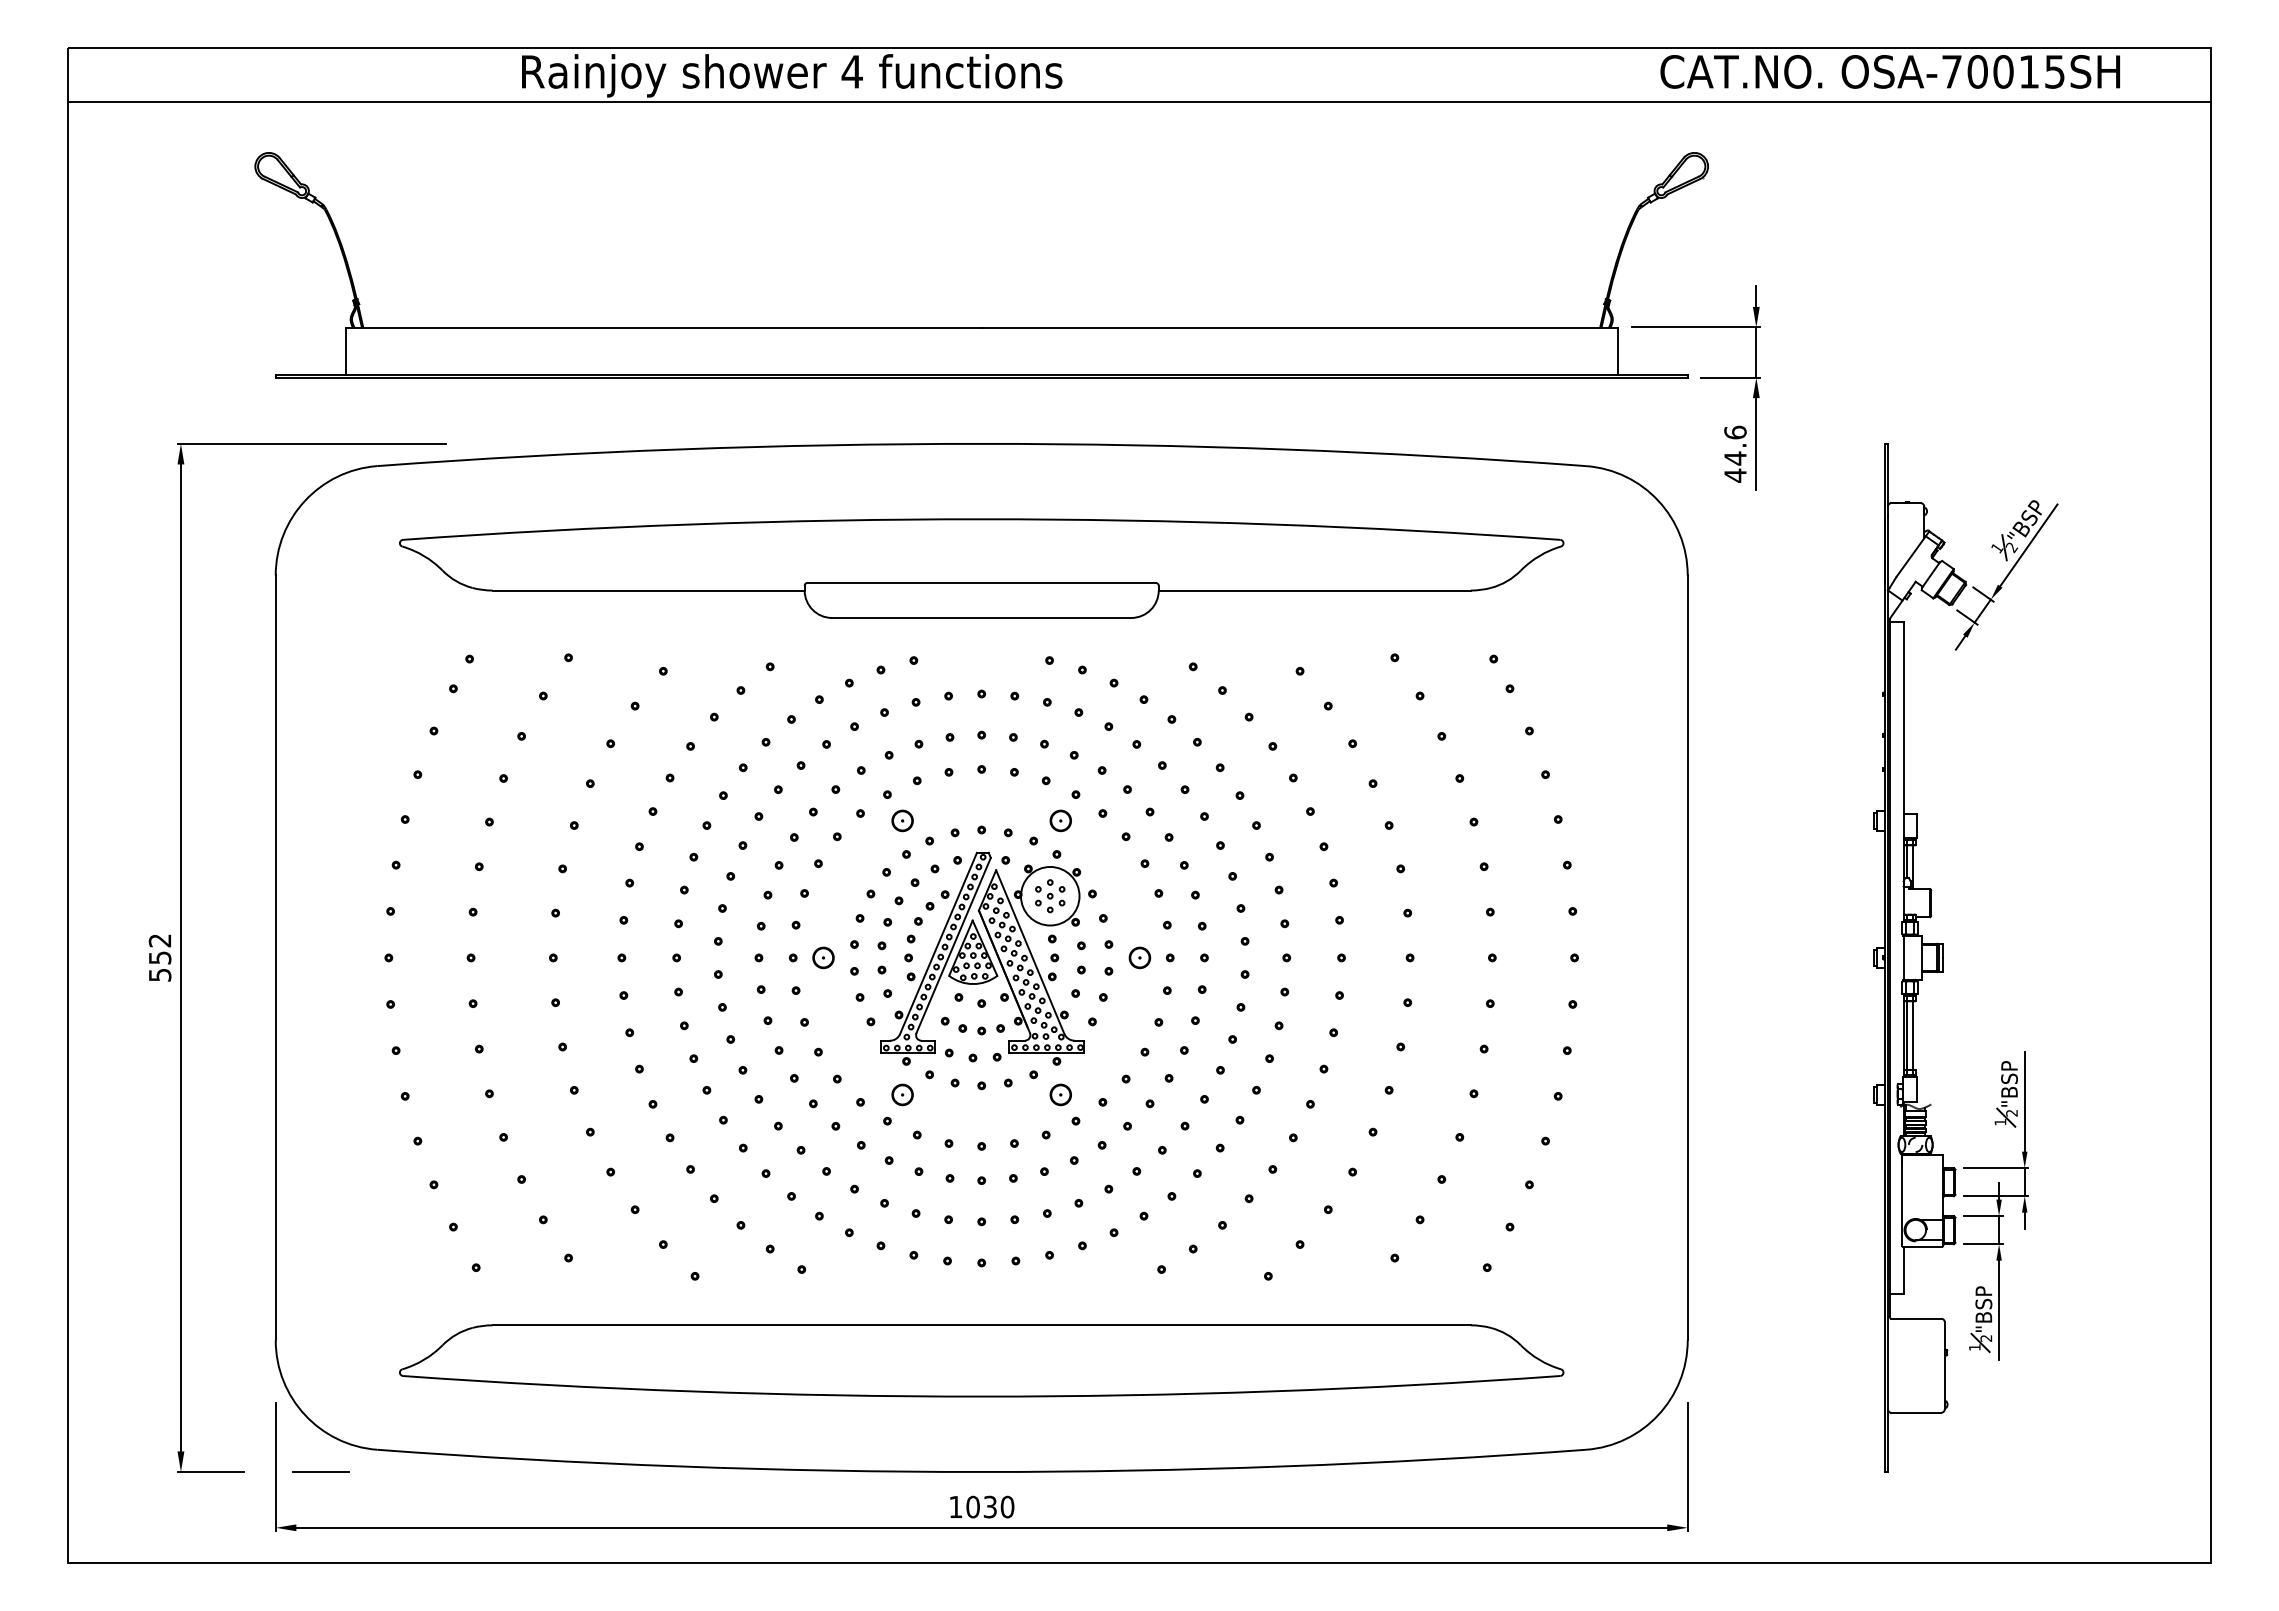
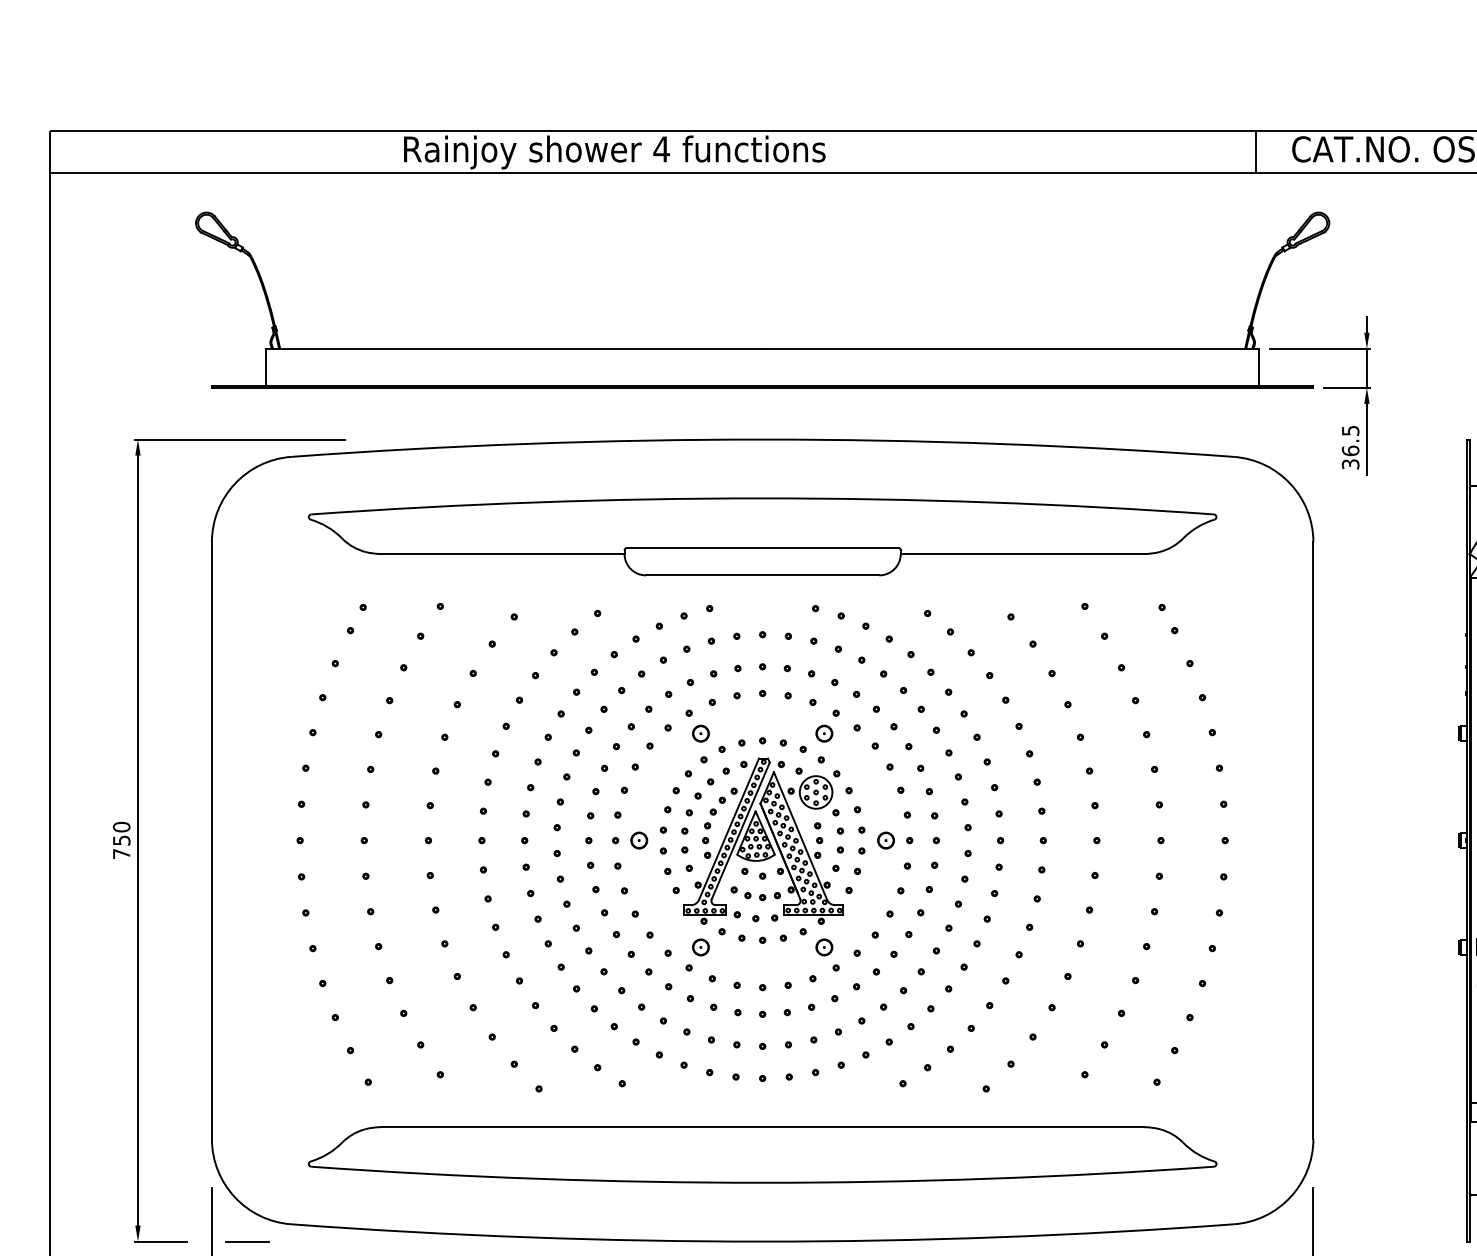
line: (1614, 74) -> (1256, 151), added
text: (1735, 453) -> (1350, 447), 44.6 -> 36.5
circle: (1050, 896) -> (816, 792), size x0.71
text: (159, 957) -> (121, 840), 552 -> 750

